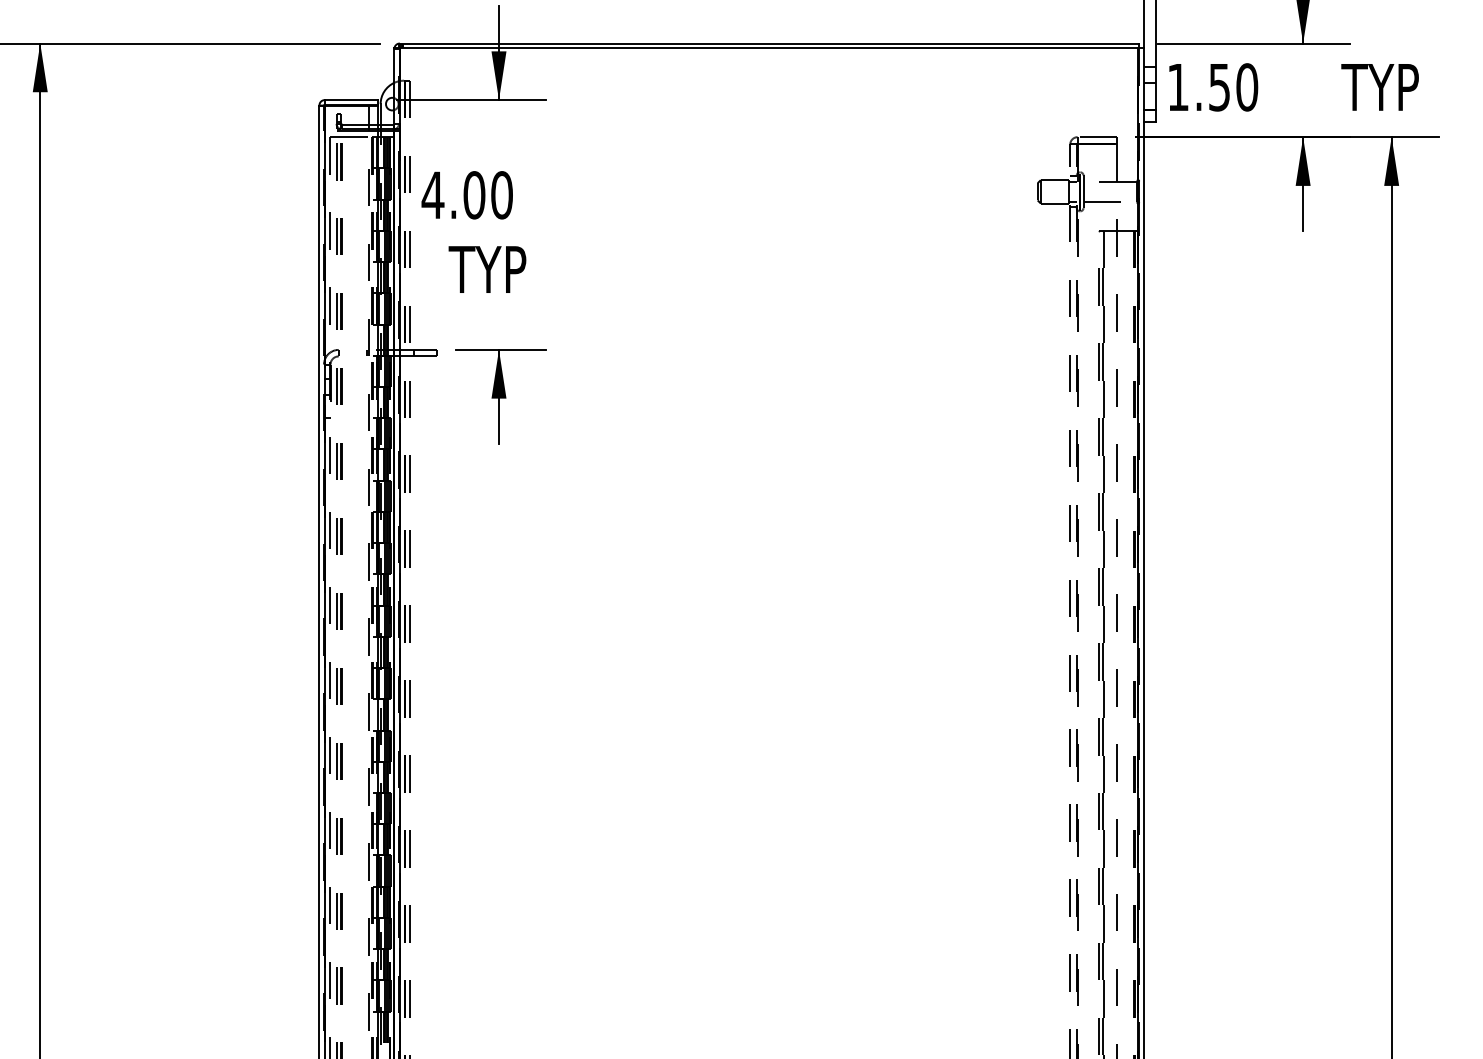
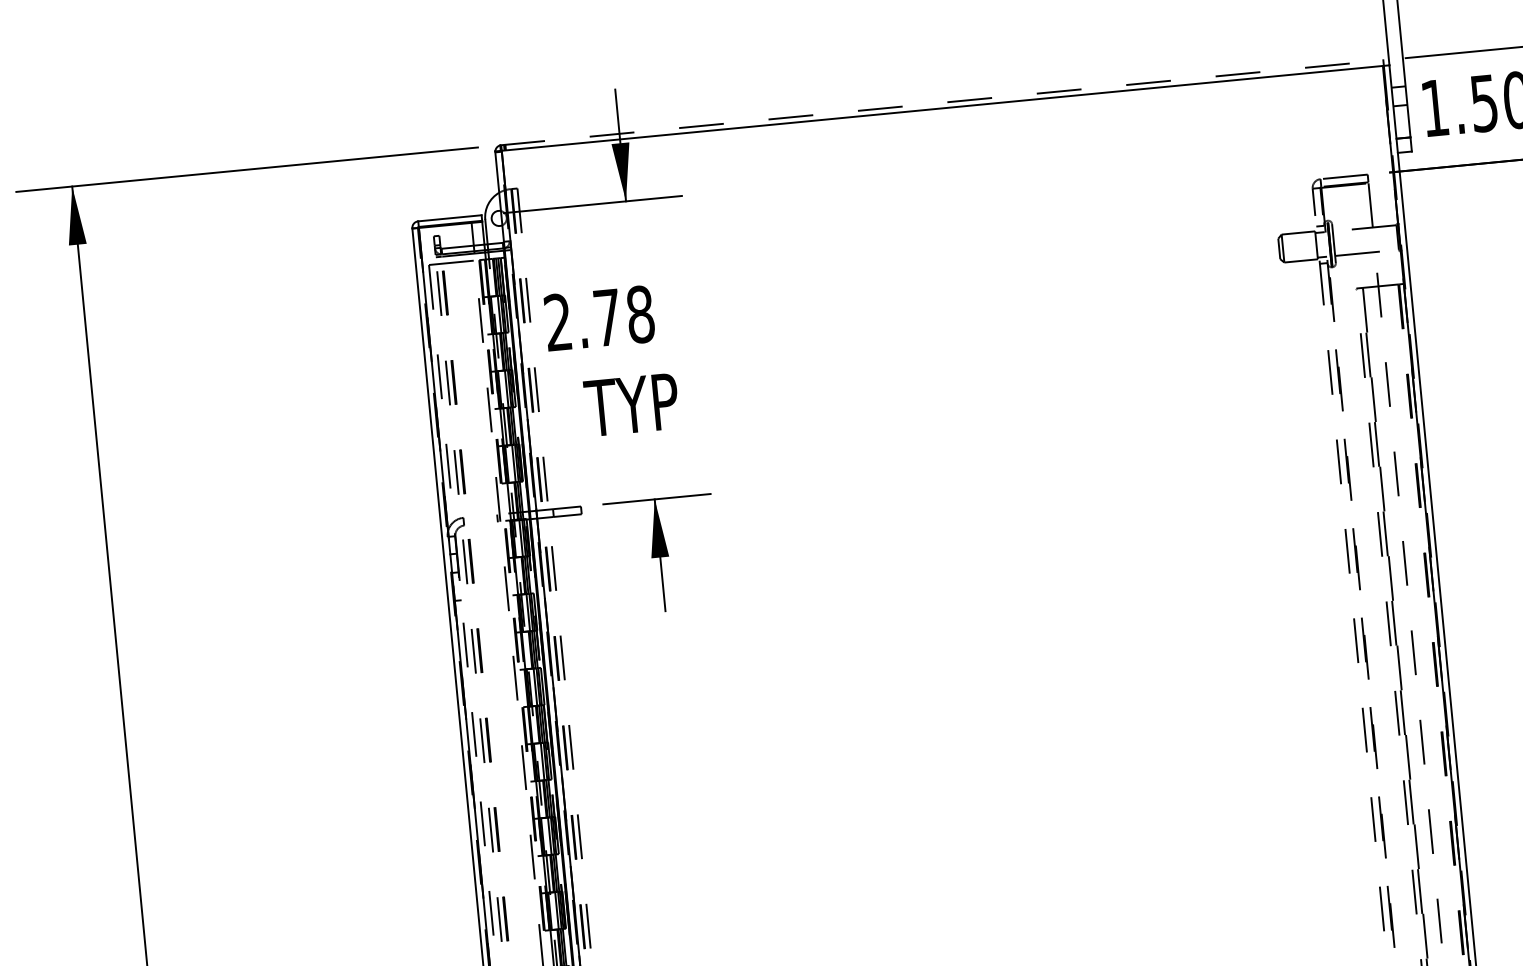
line: (769, 43) -> (942, 102), solid -> dashed
text: (466, 195) -> (598, 318), 4.00 -> 2.78

